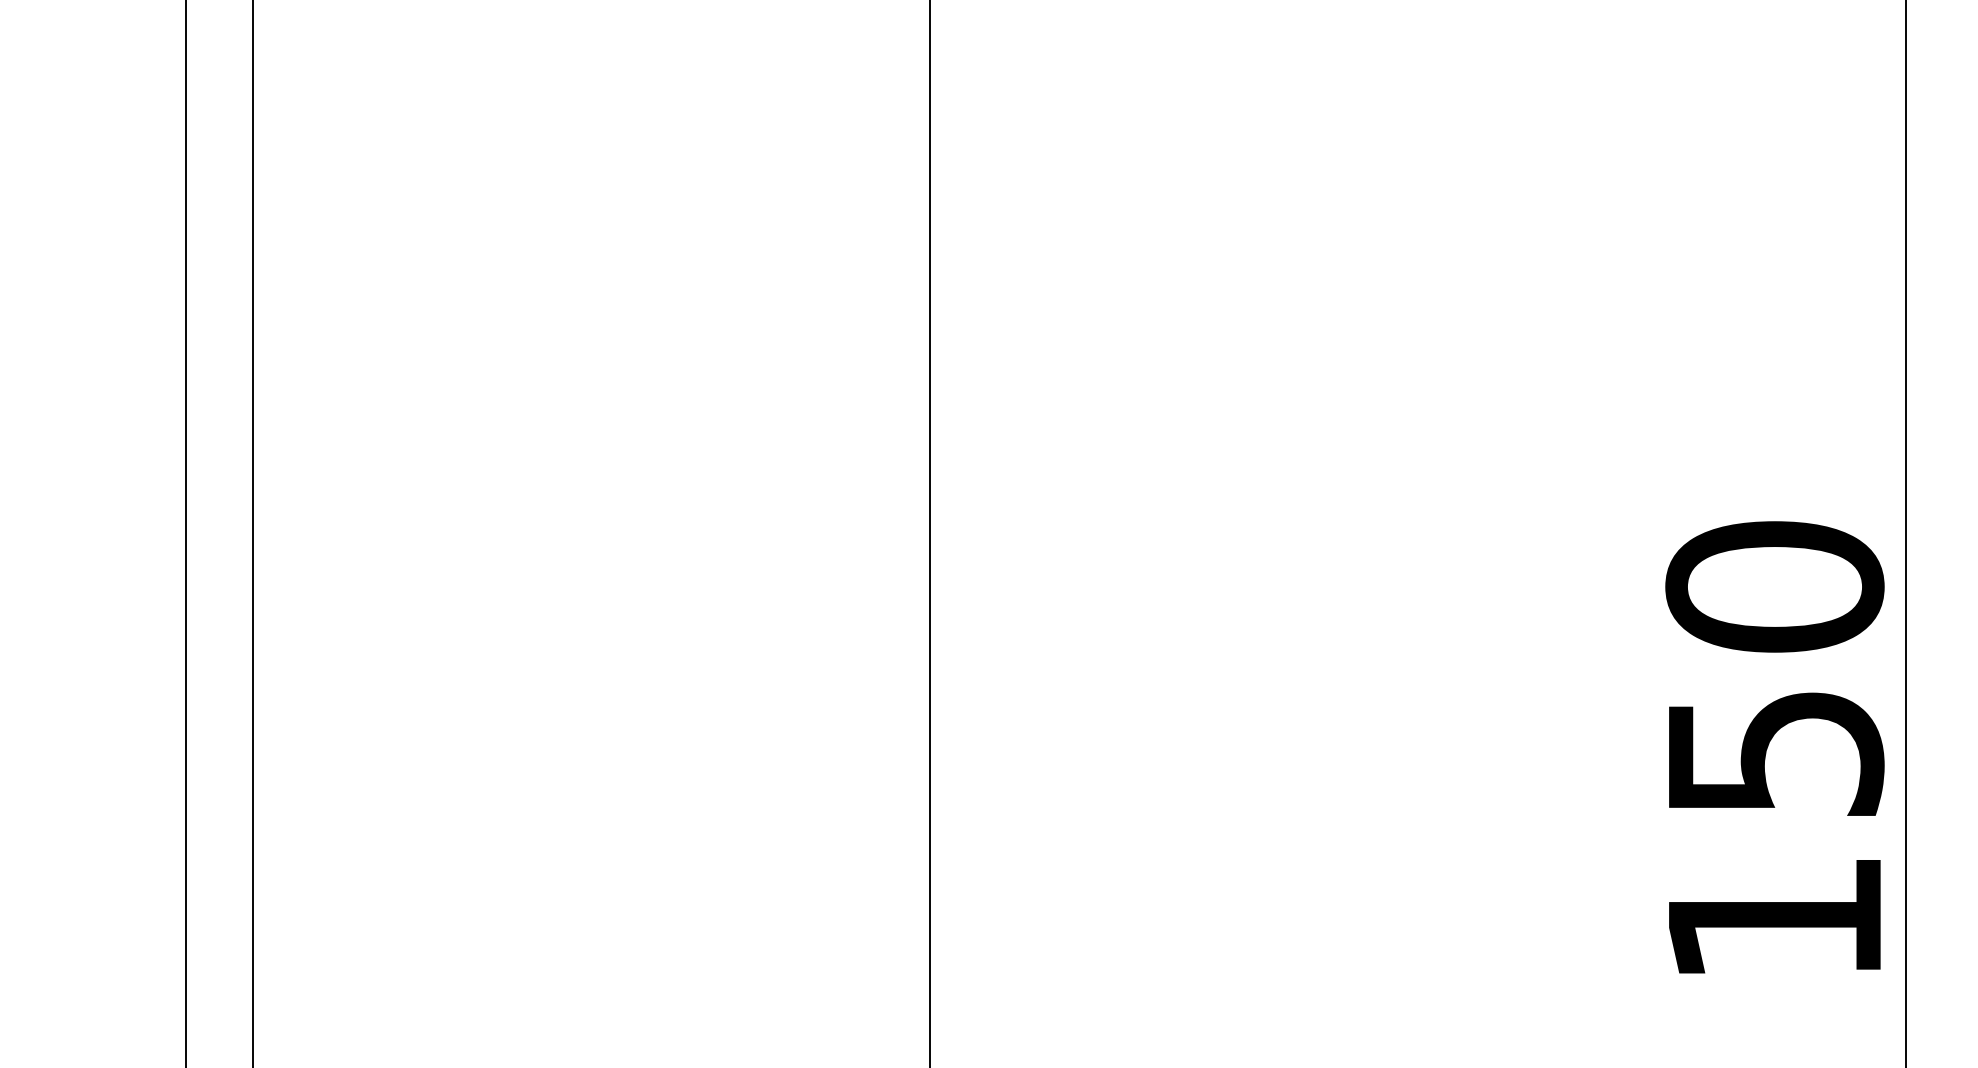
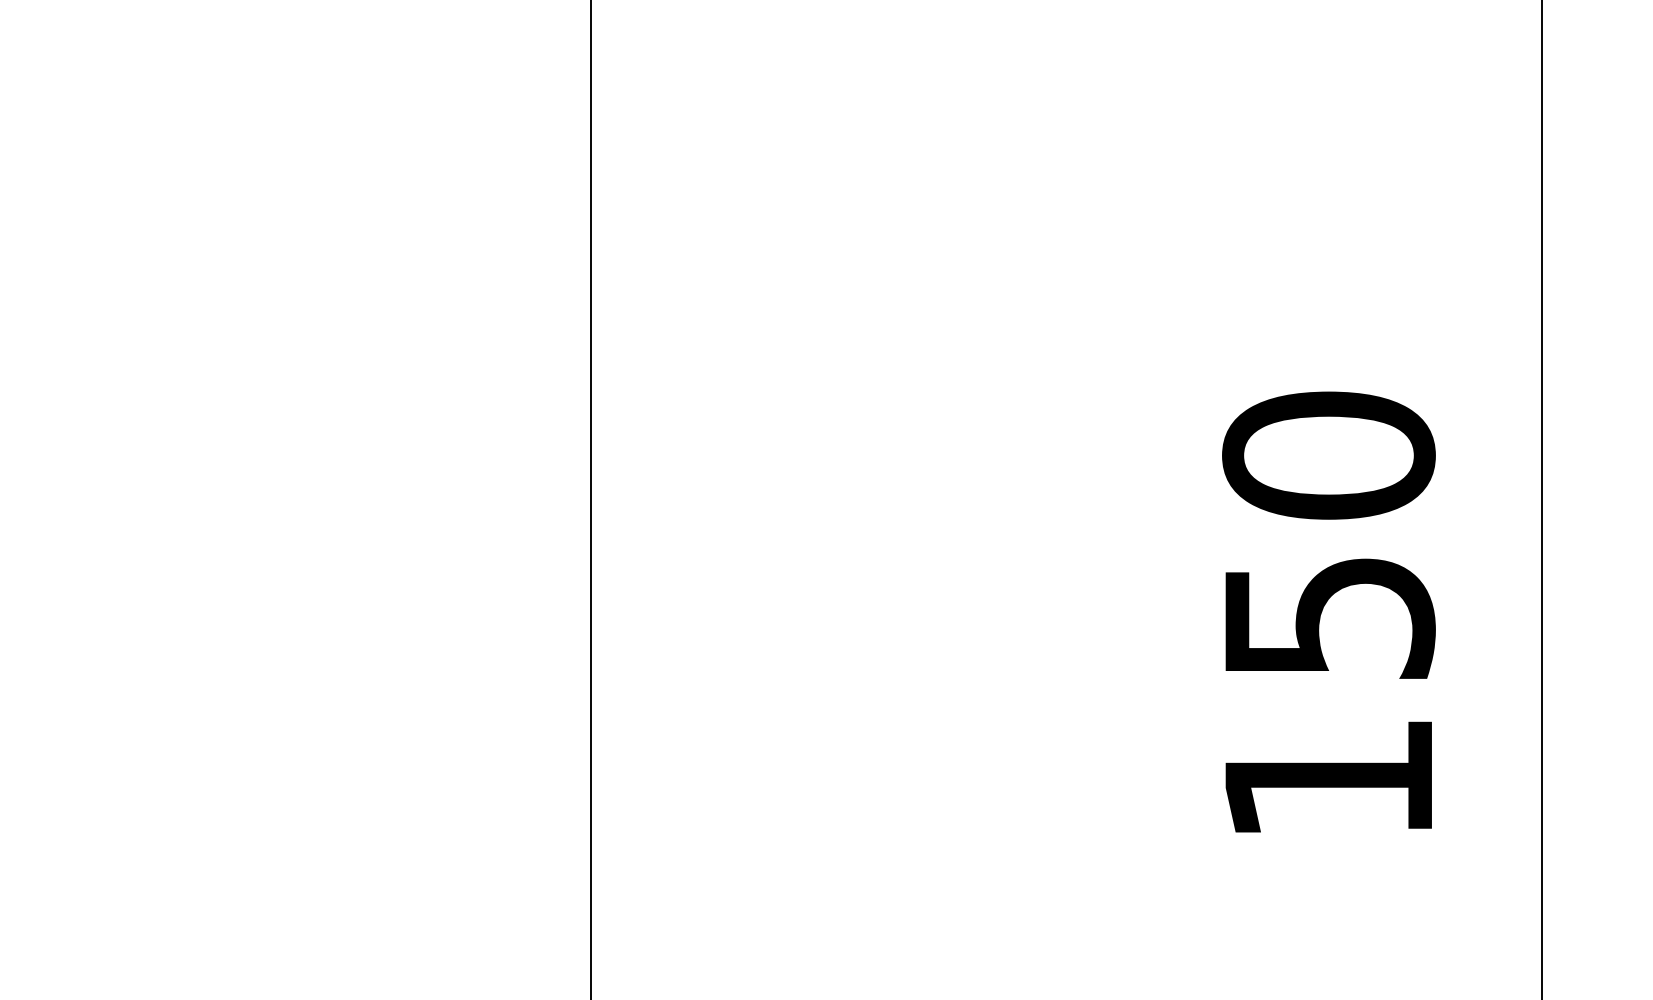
text: (1774, 747) -> (1328, 612), moved

